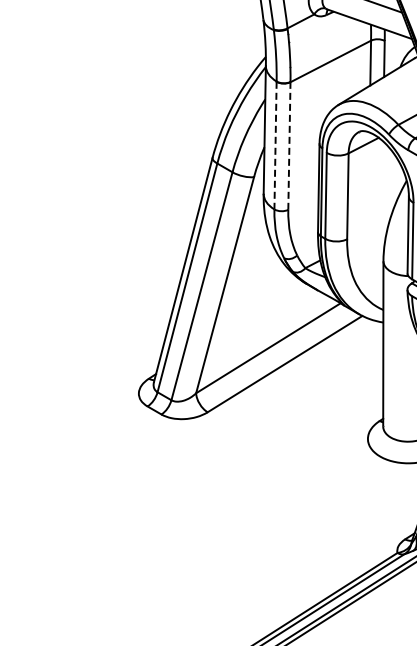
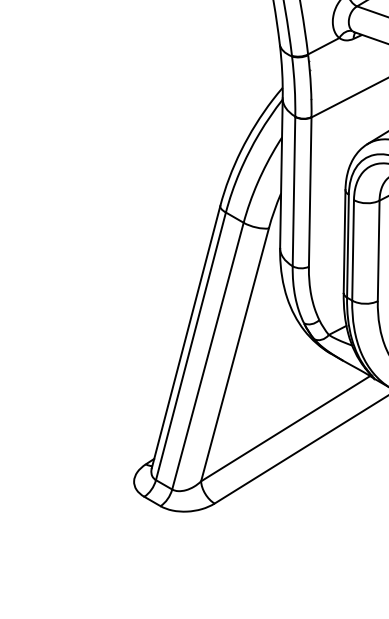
line: (275, 145) -> (293, 191), dashed -> solid
line: (289, 146) -> (310, 192), dashed -> solid

